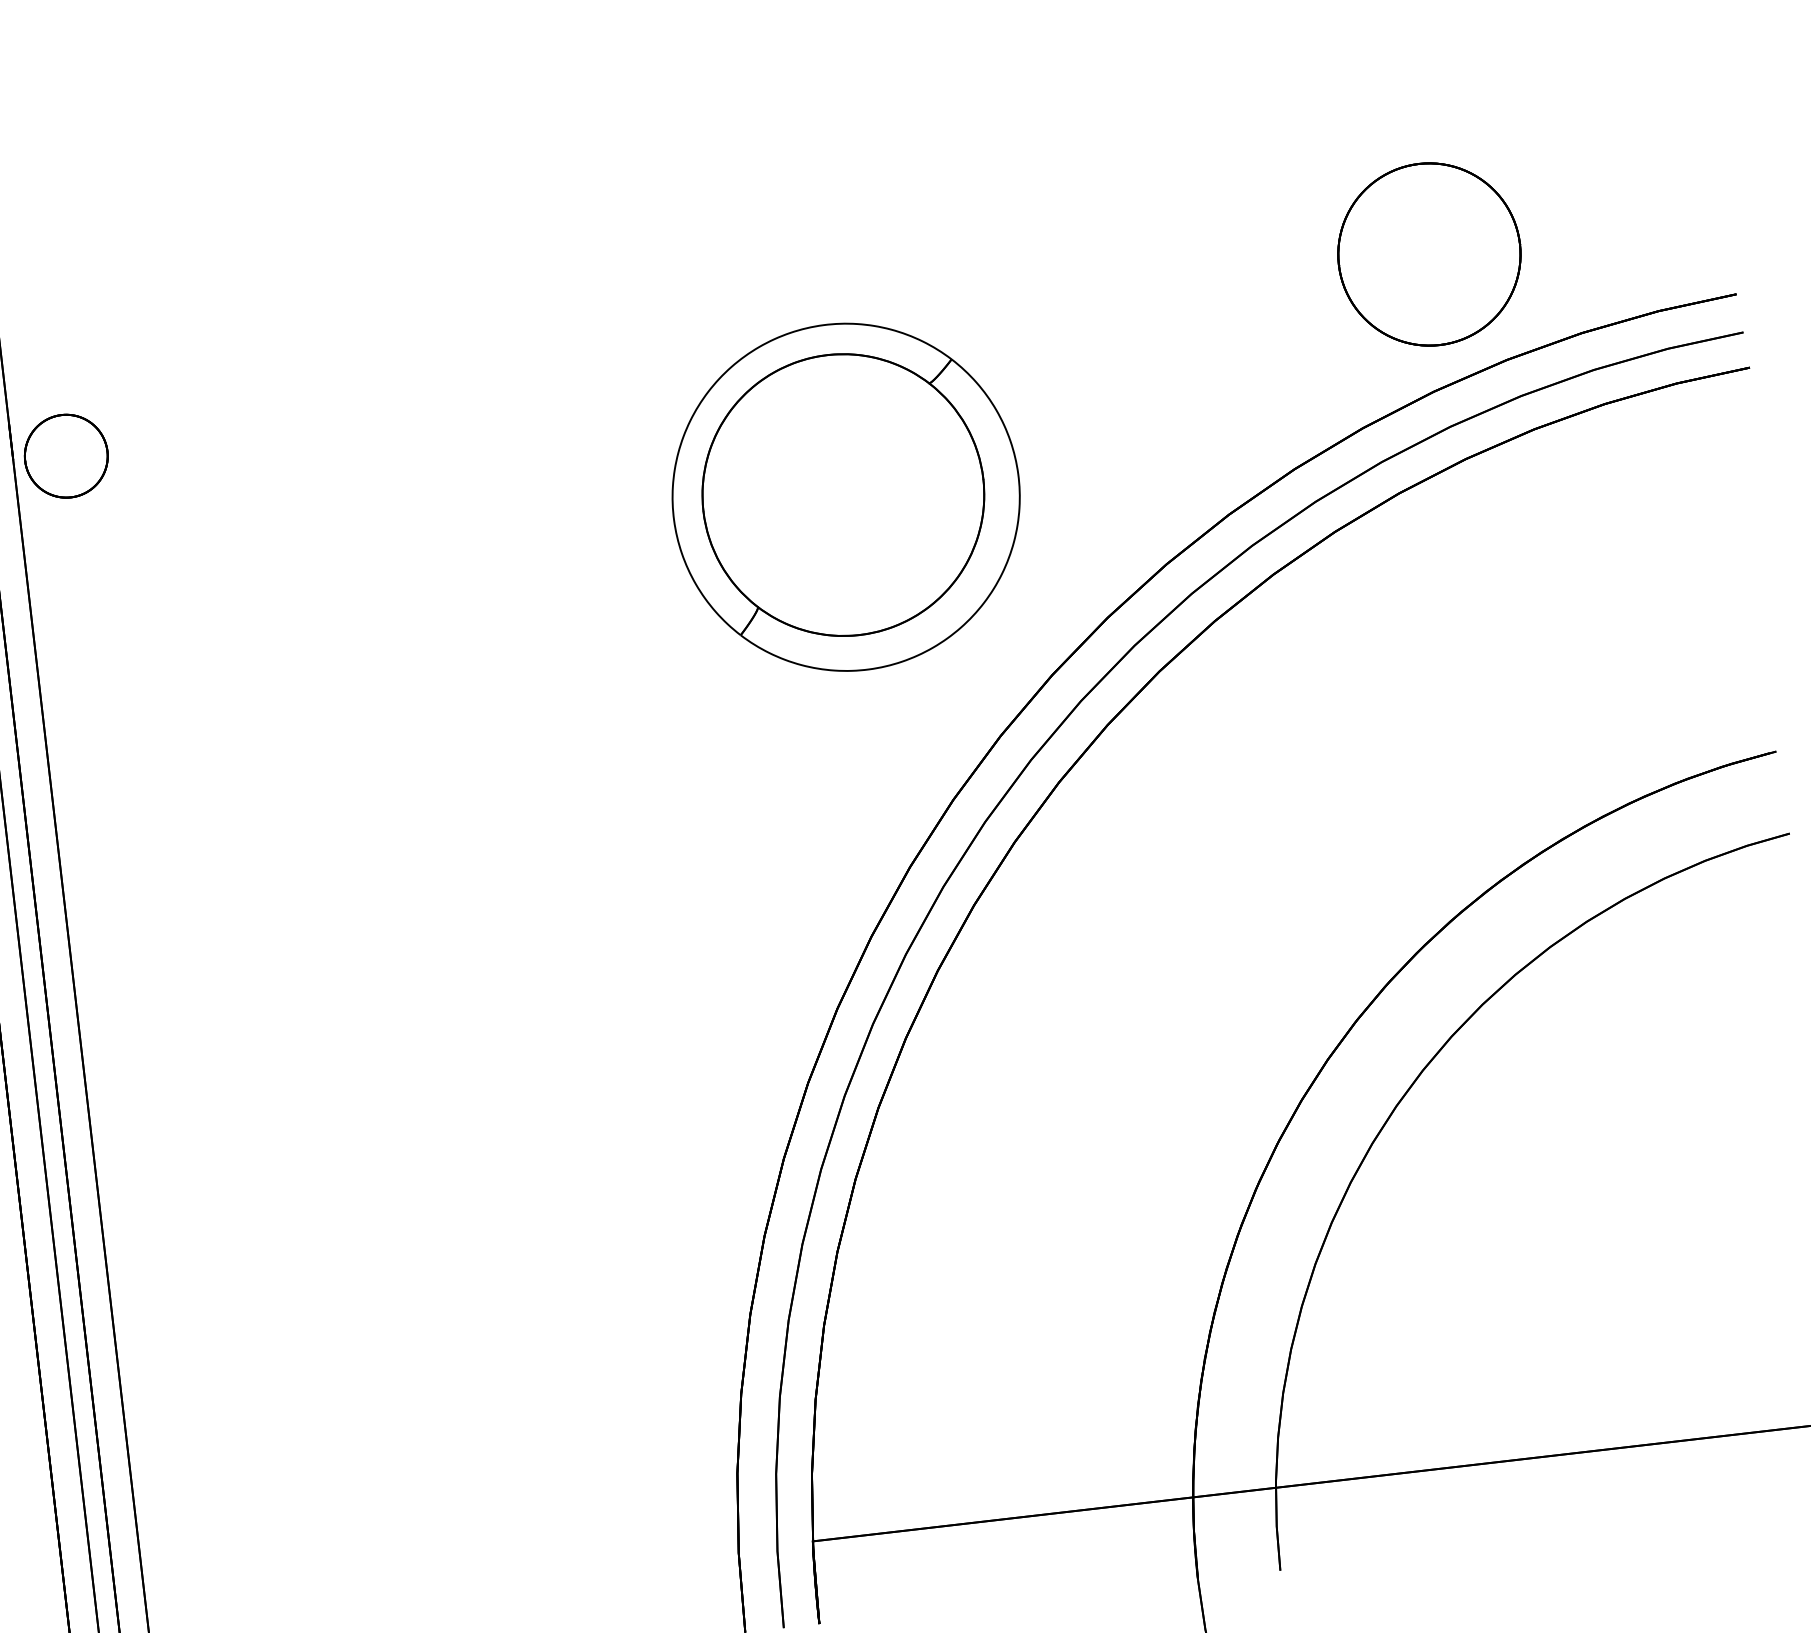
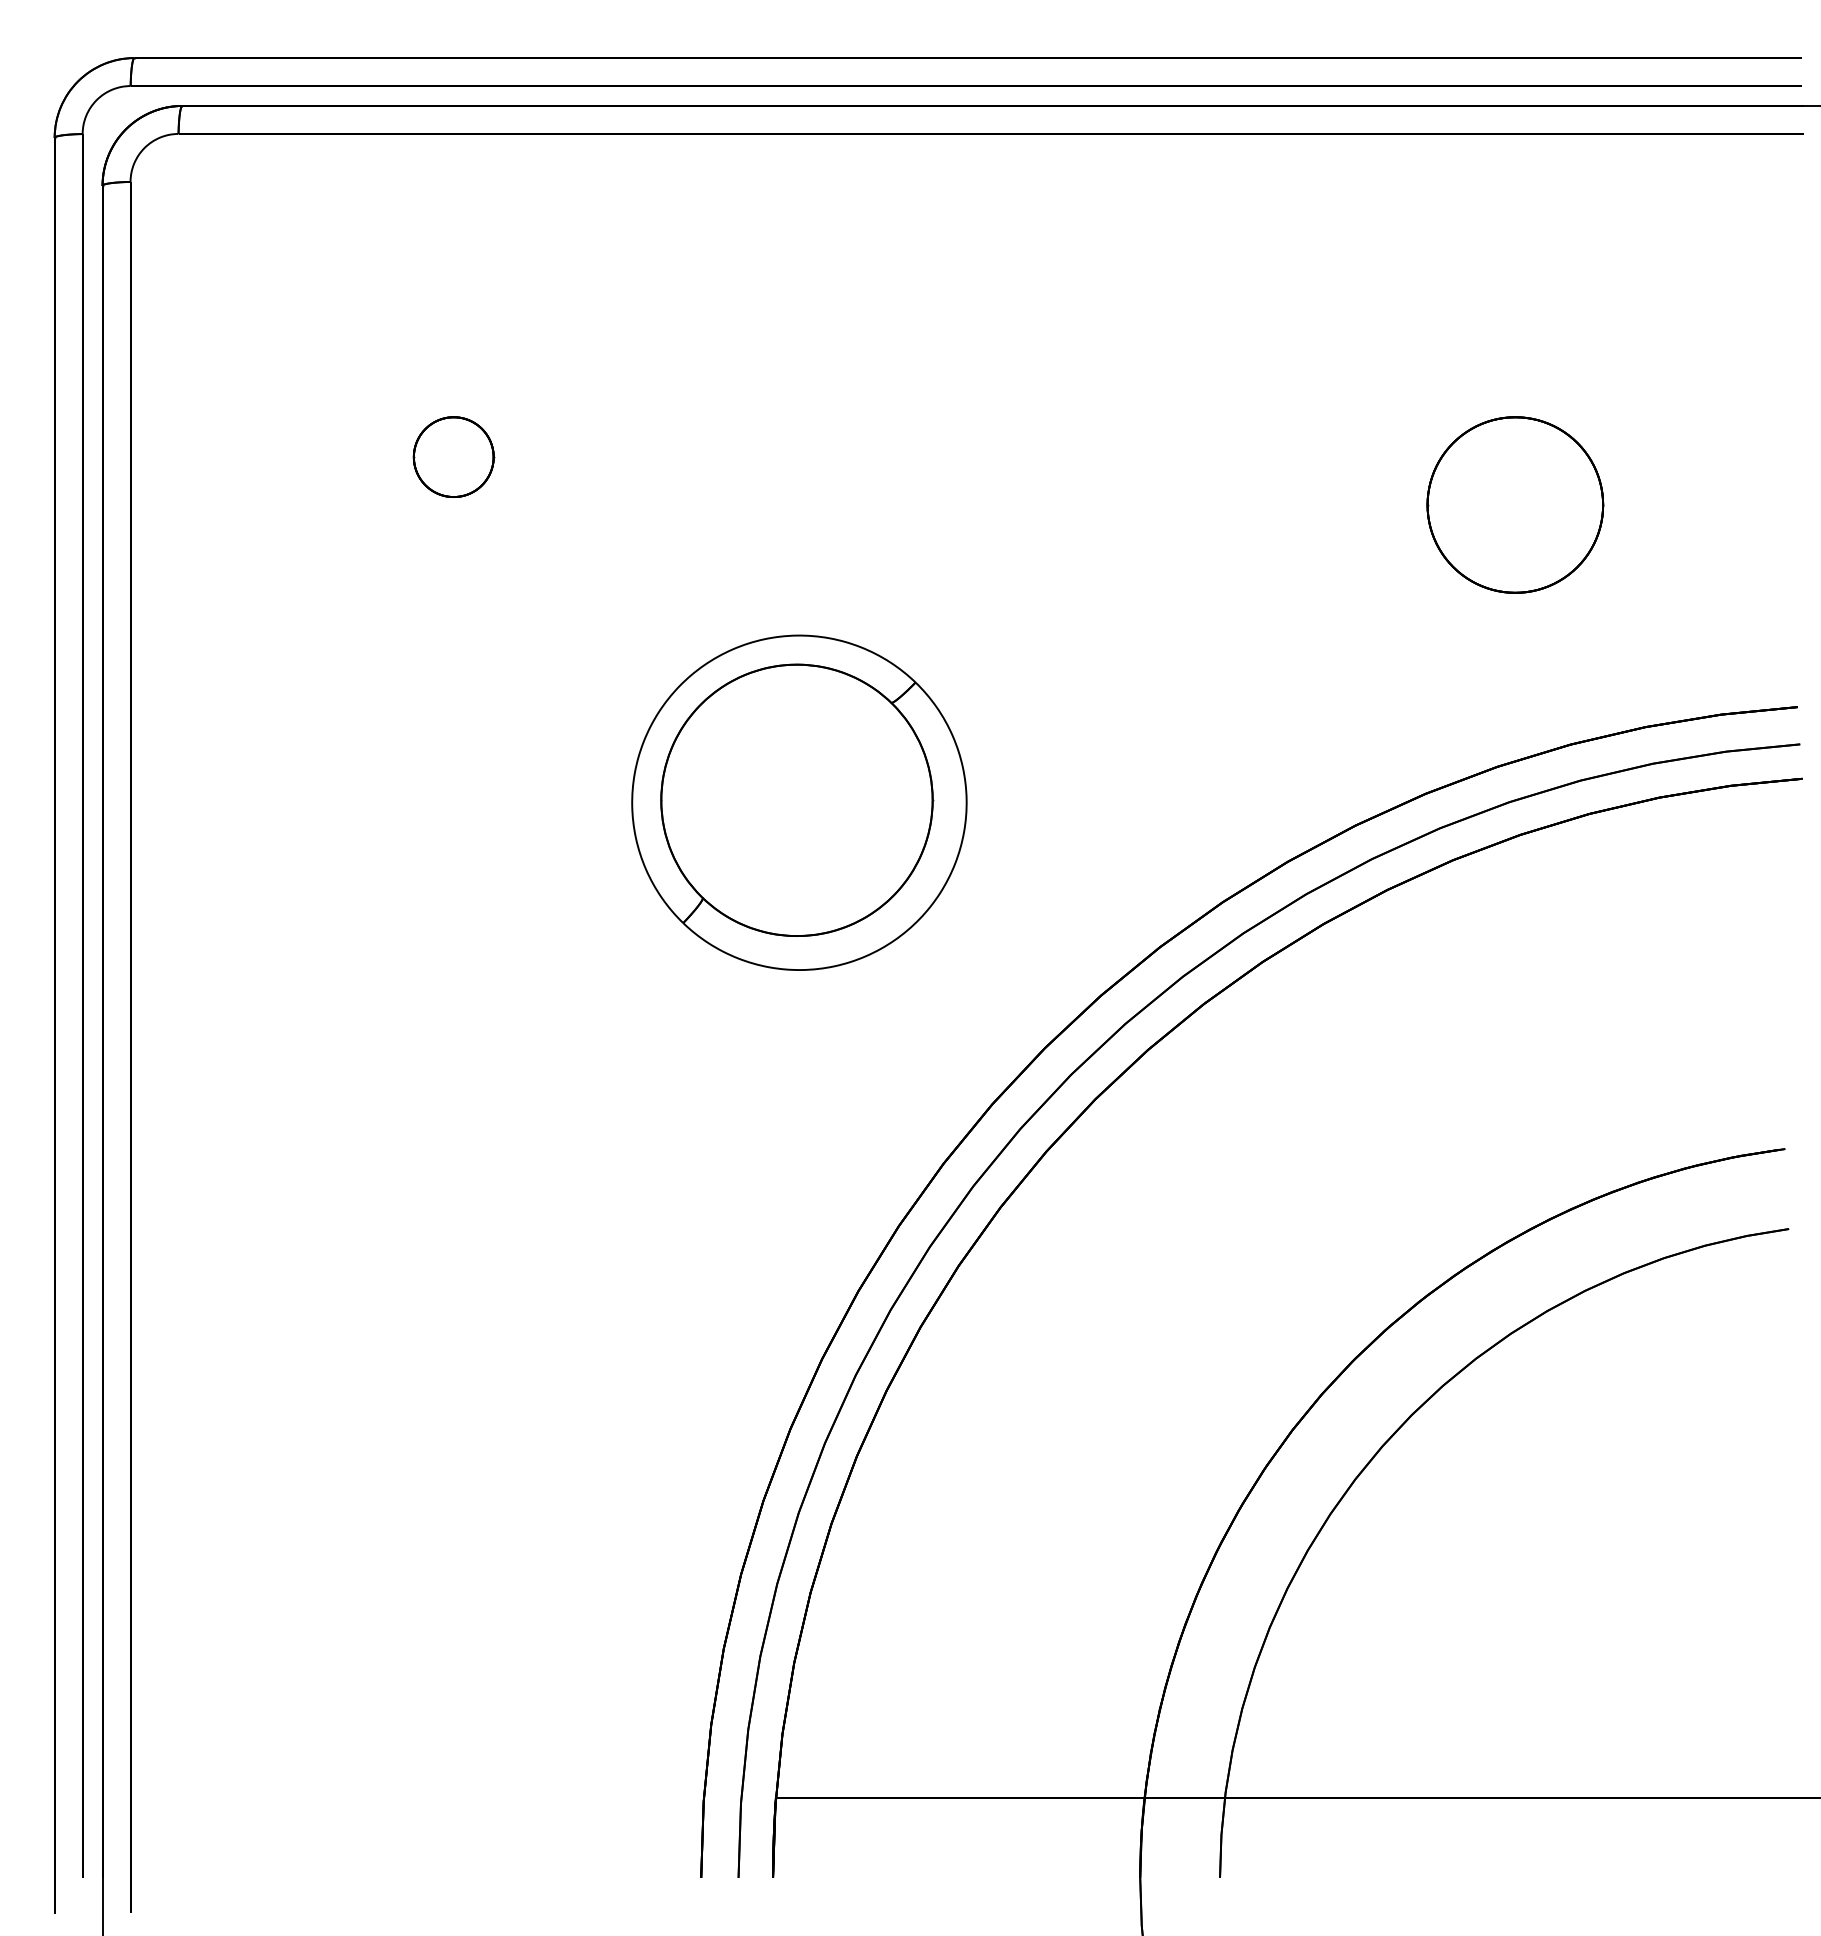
part: (1429, 253) -> (1515, 504), moved
part: (65, 455) -> (453, 456), moved
part: (846, 496) -> (799, 802), moved

